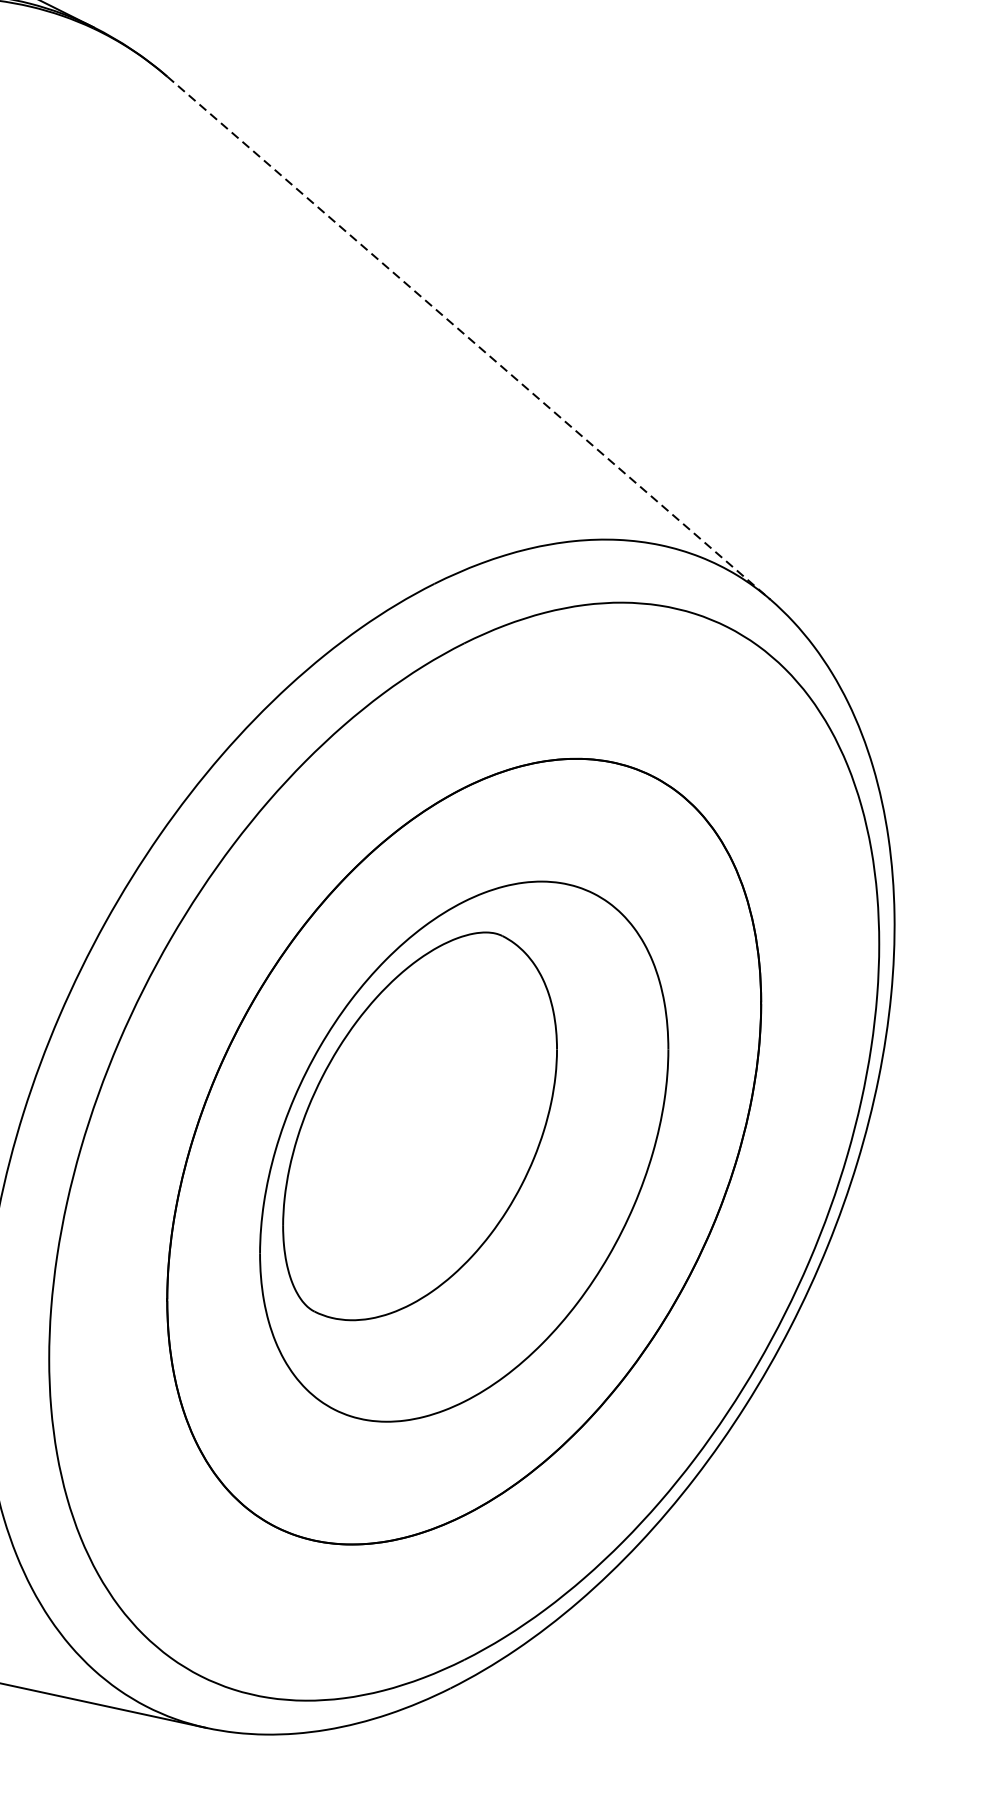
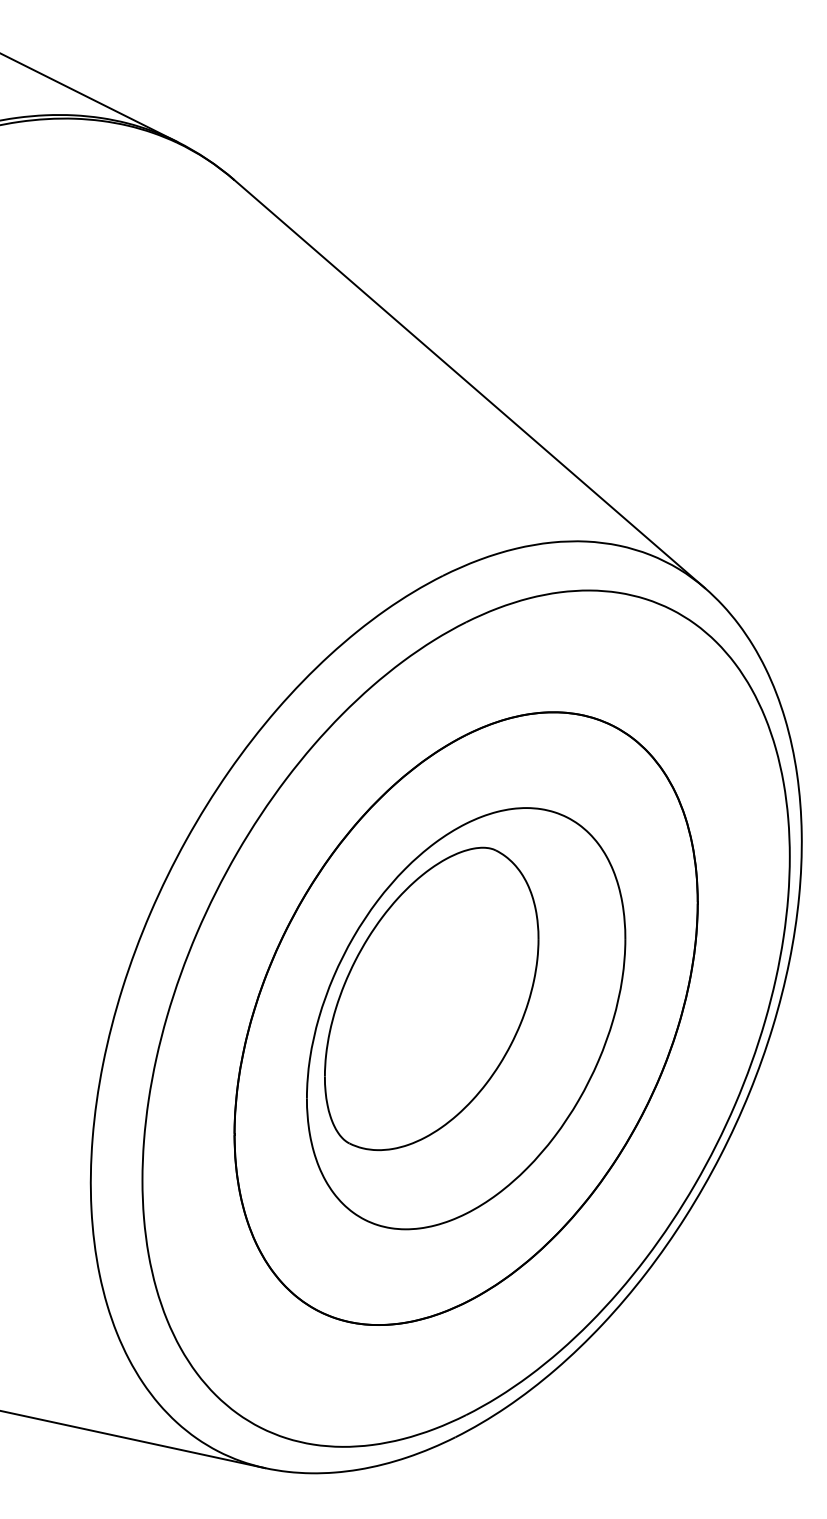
line: (469, 338) -> (470, 384), dashed -> solid

